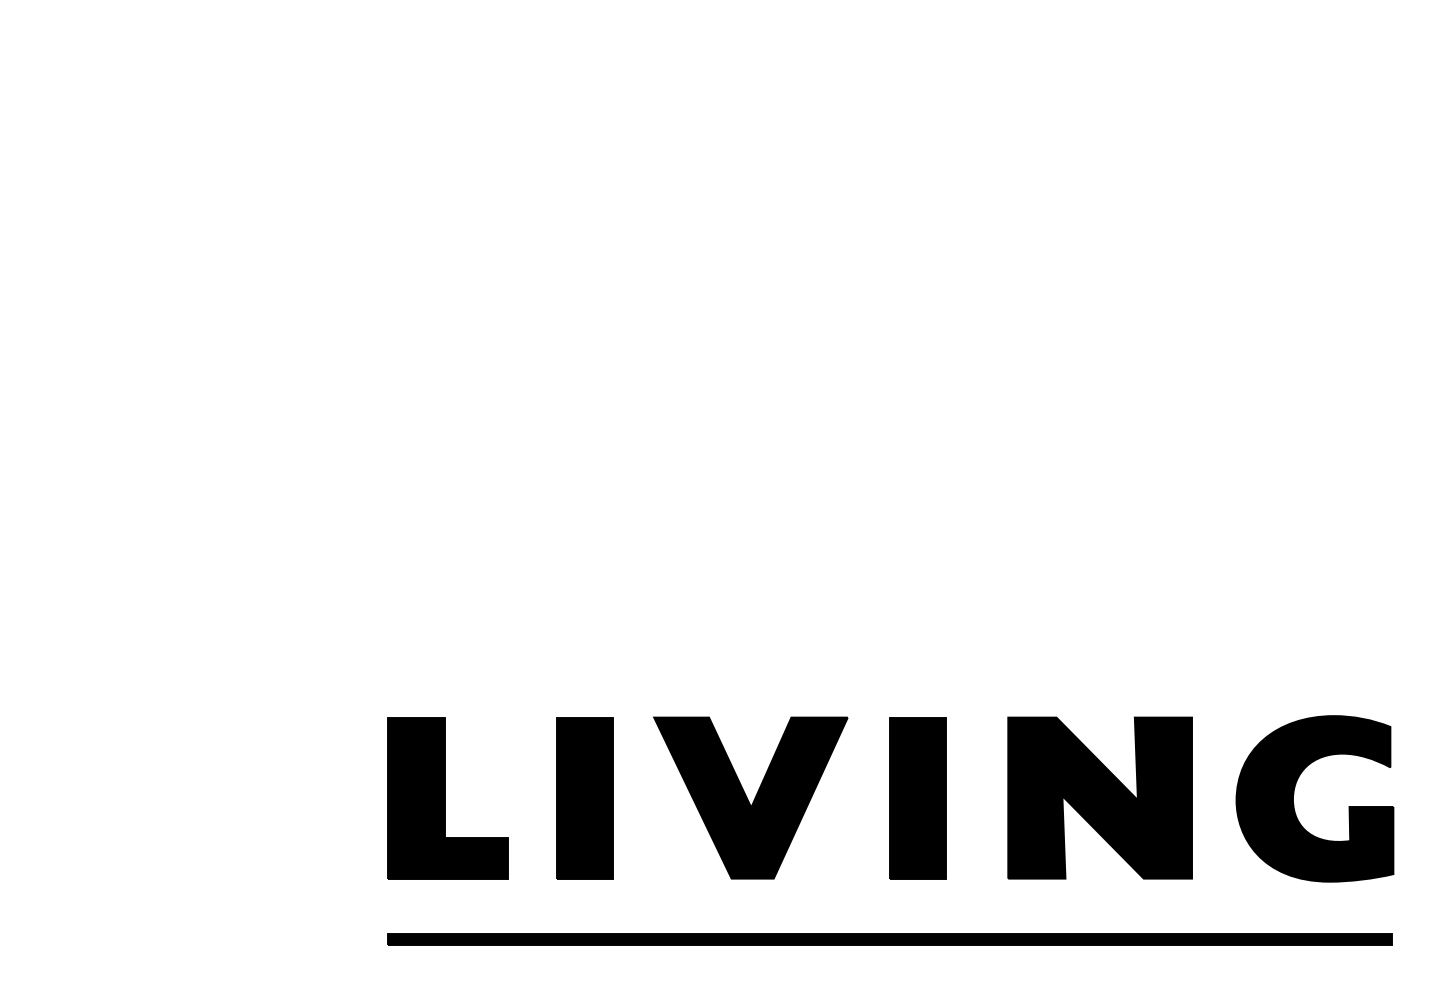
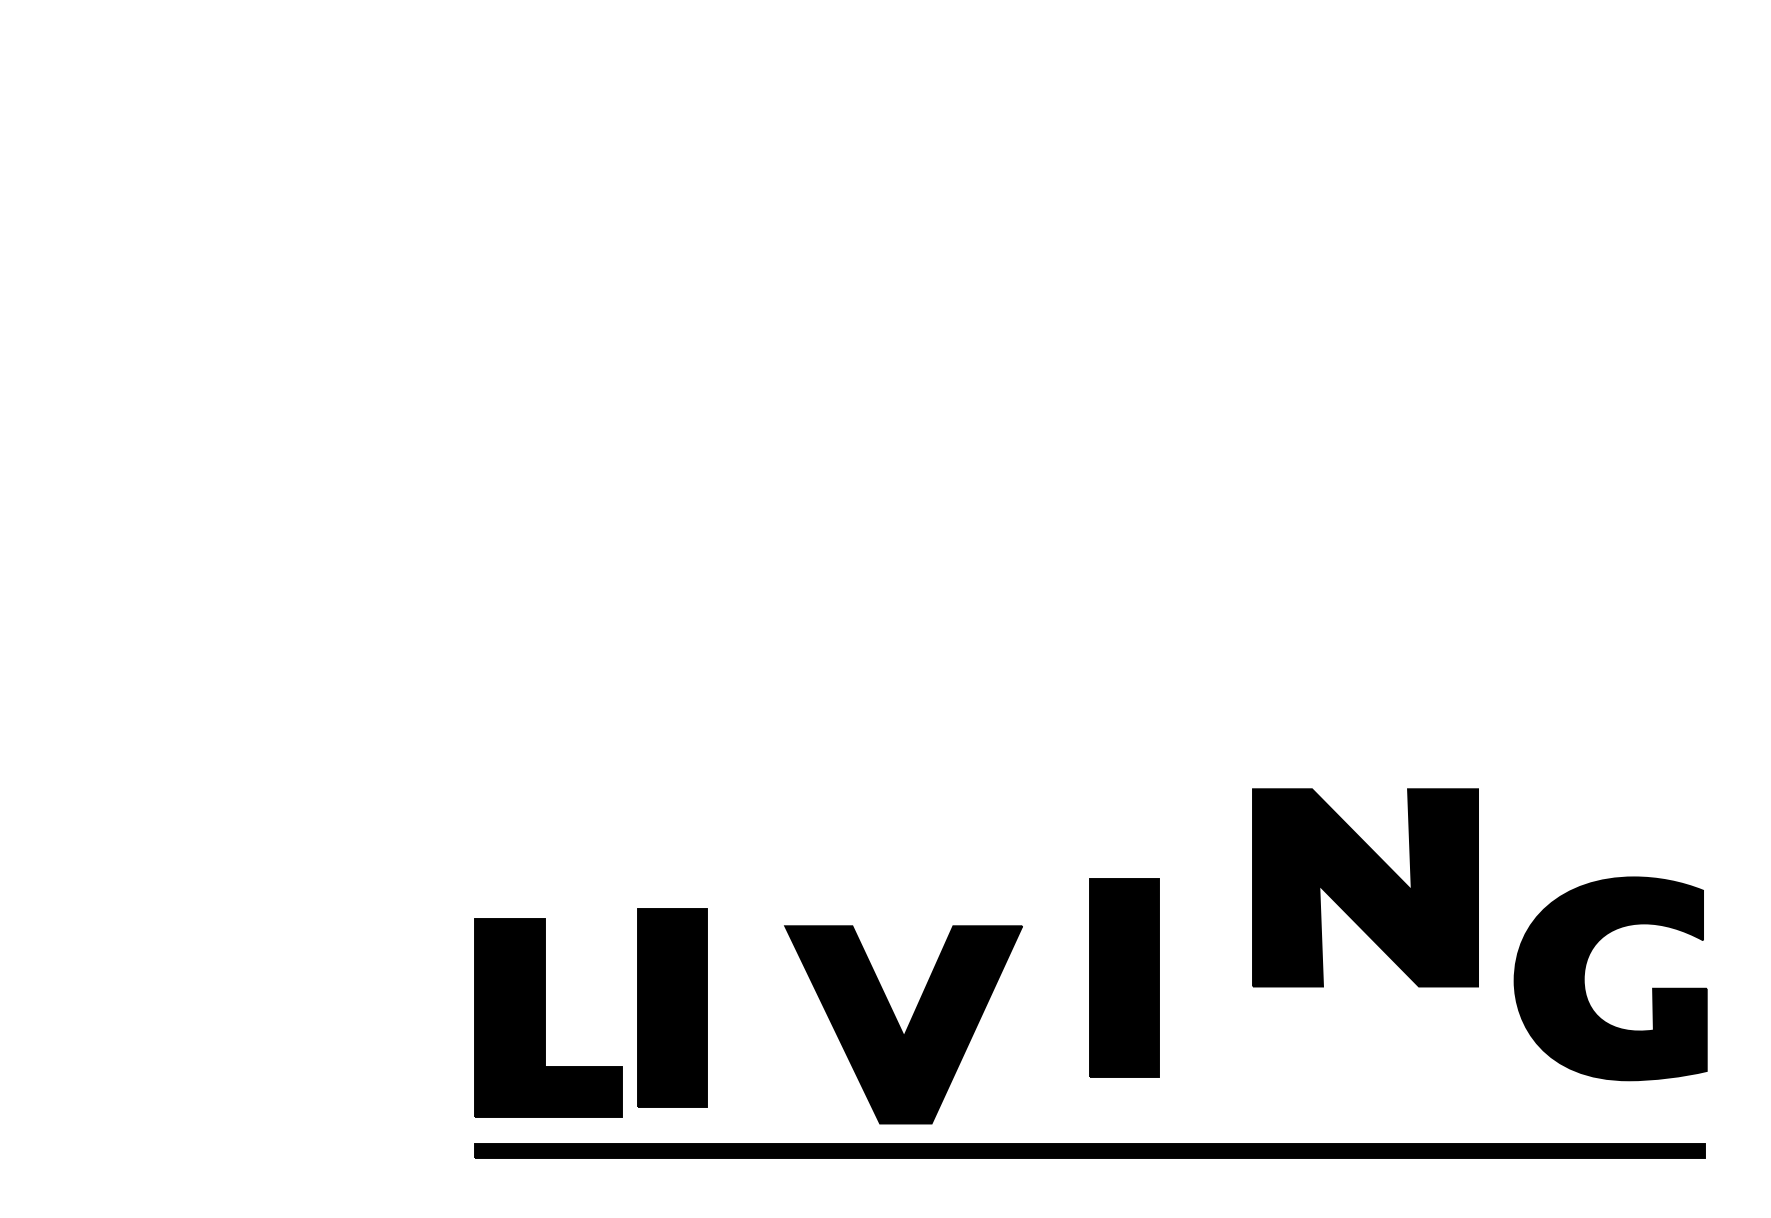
part: (447, 797) -> (548, 1017), moved
part: (585, 797) -> (672, 1007), moved
part: (750, 797) -> (903, 1024), moved
part: (1100, 797) -> (1365, 887), moved

